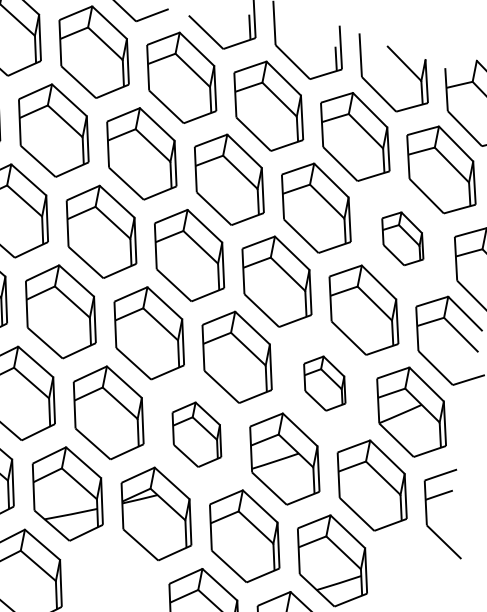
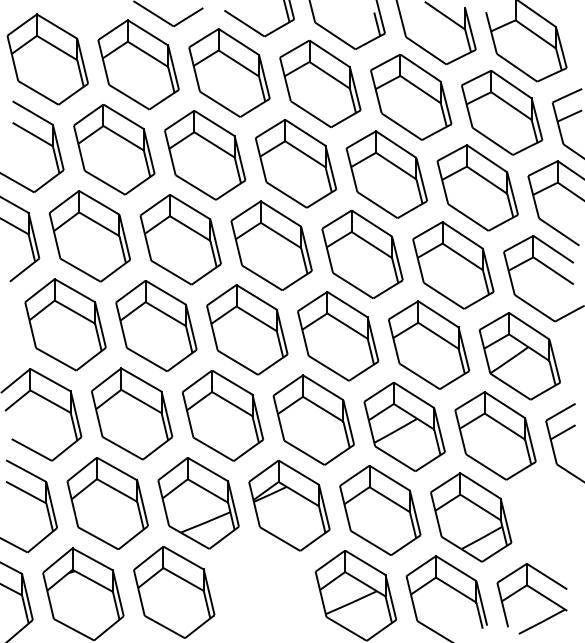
part: (402, 238) -> (477, 187), size x1.67
part: (325, 383) -> (429, 344), size x1.67
part: (196, 434) -> (313, 419), size x1.43

